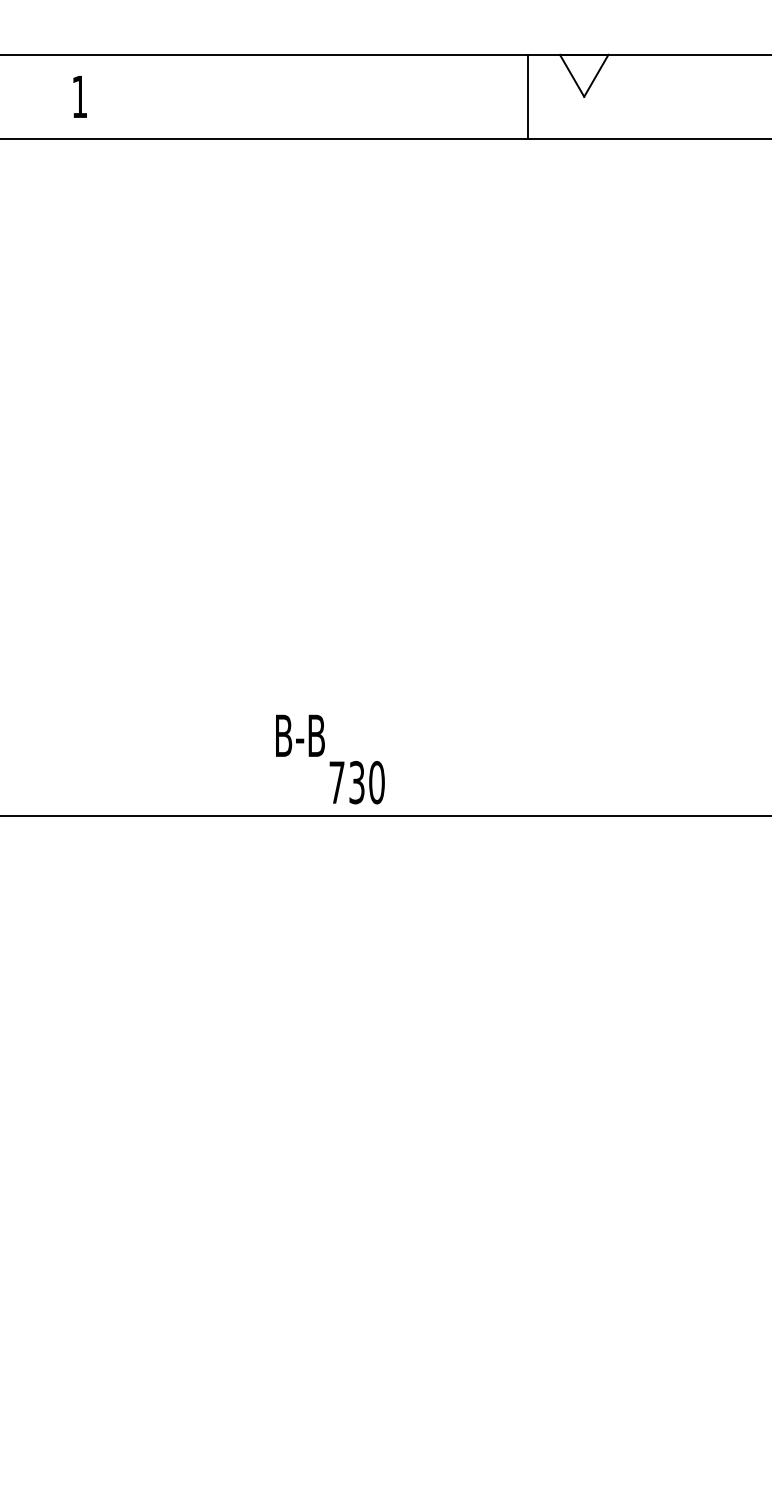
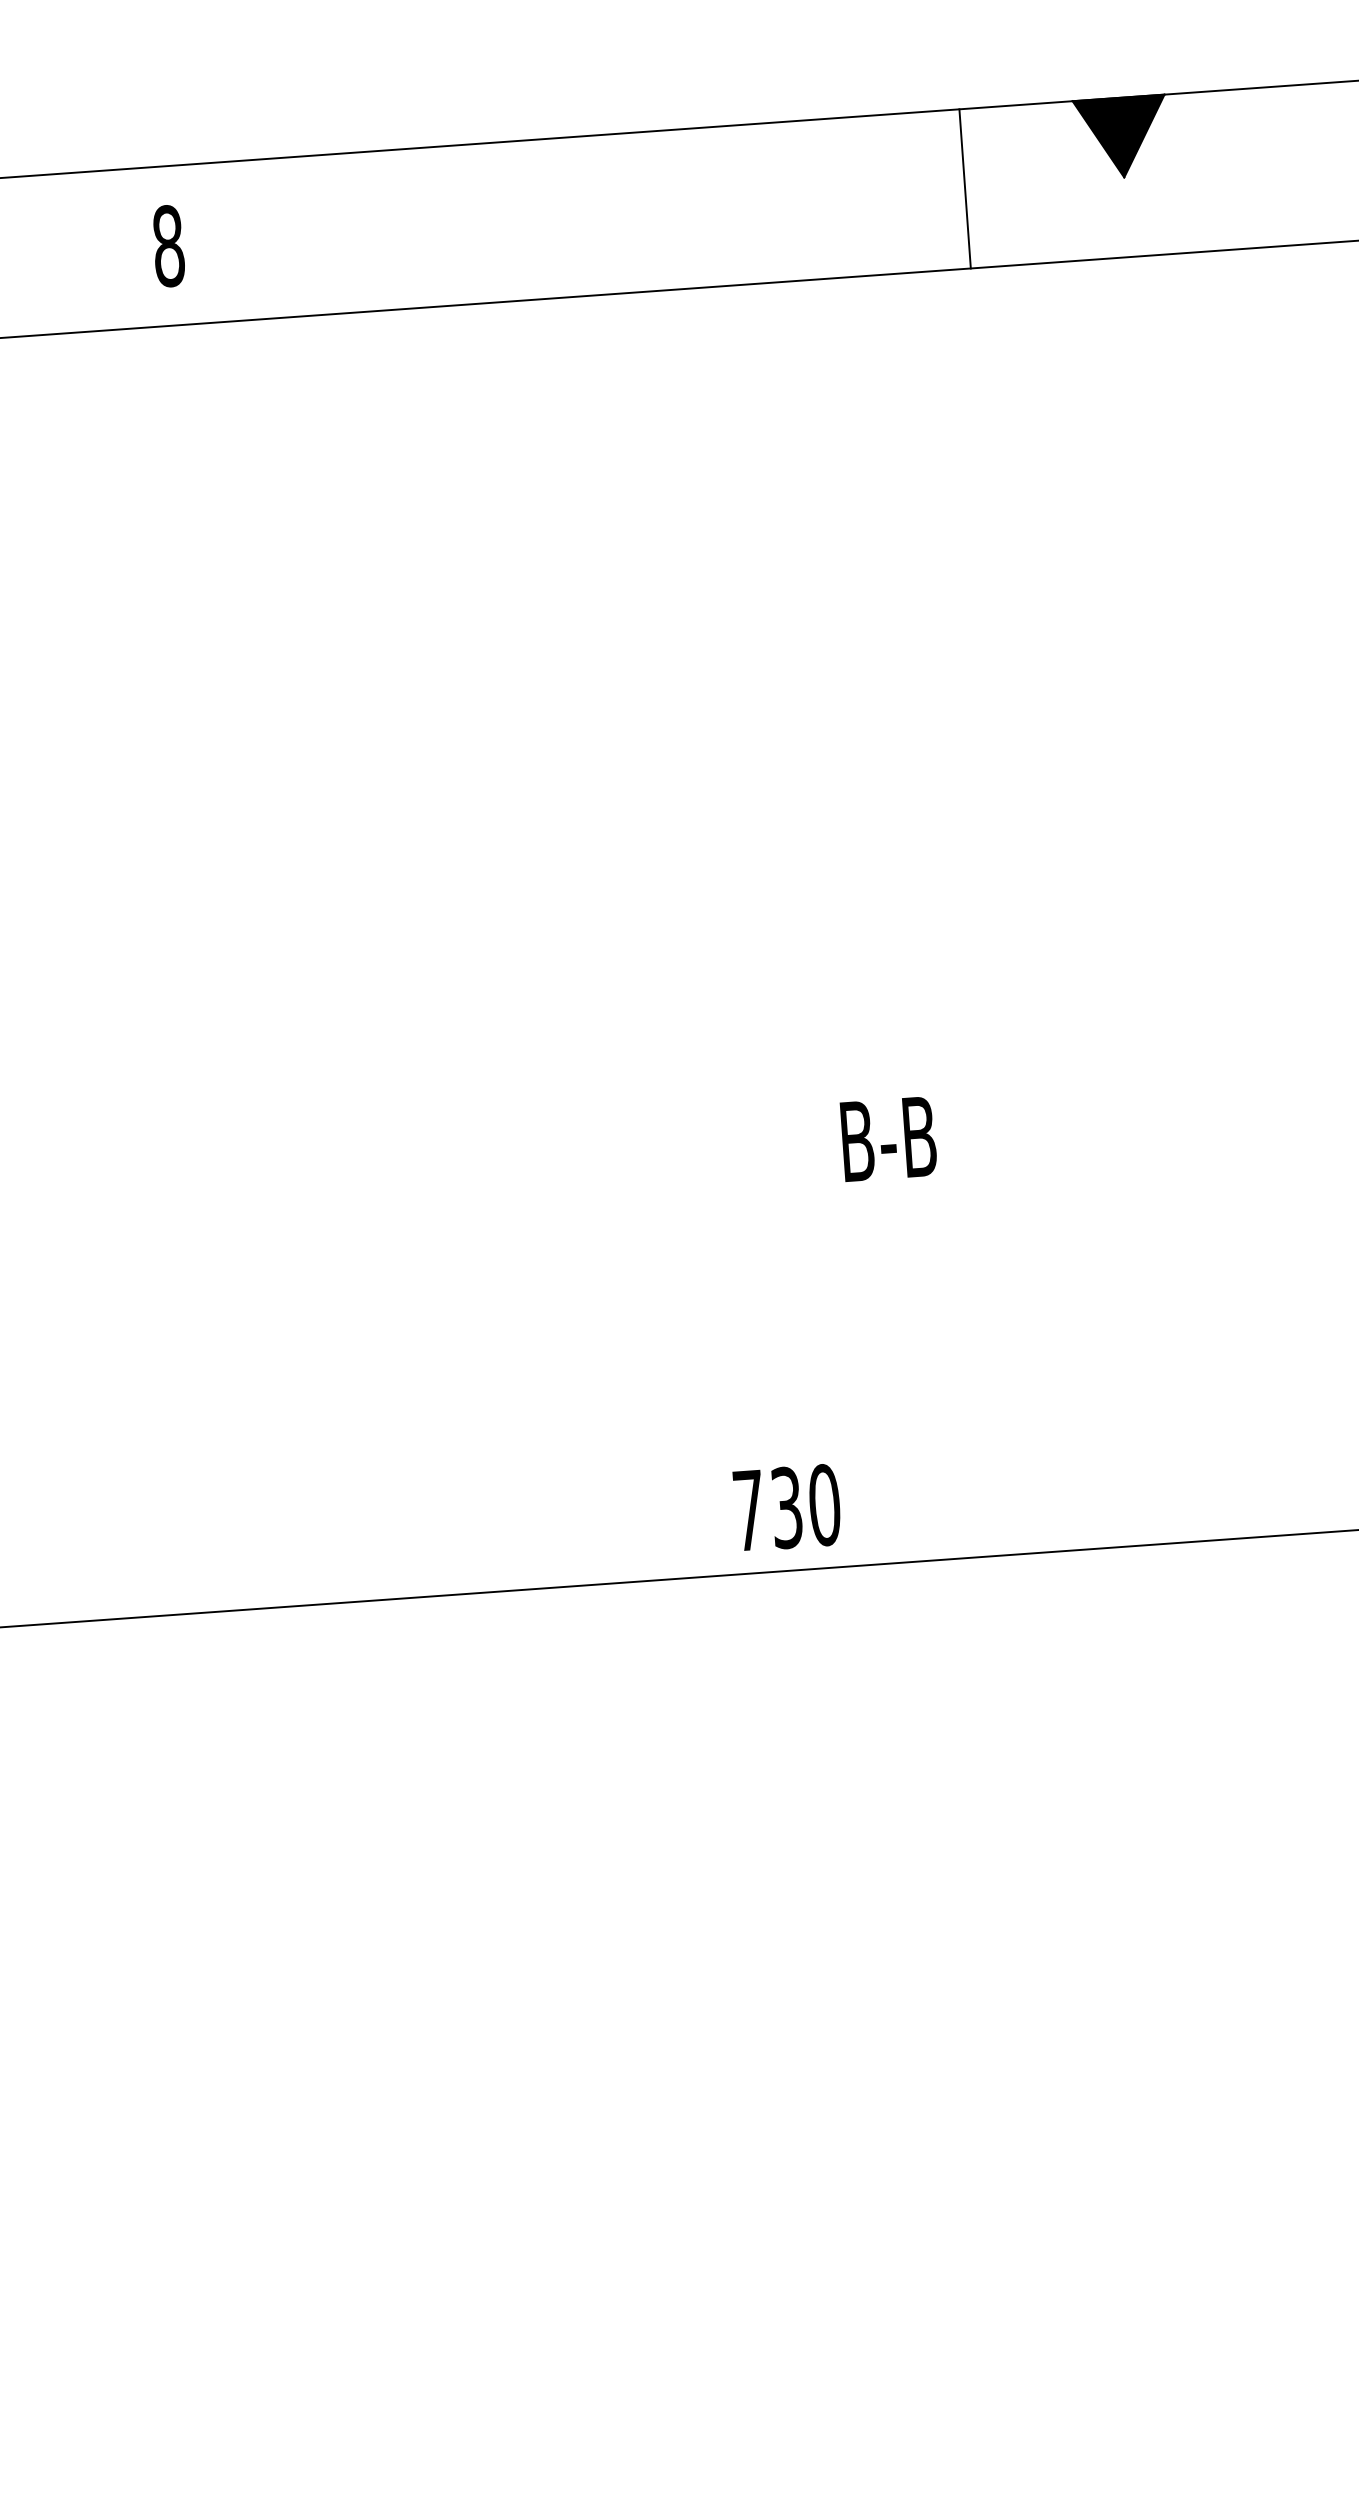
fill: (583, 75) -> (1120, 137), added
text: (79, 96) -> (167, 245), 1 -> 8
line: (528, 96) -> (965, 188), moved
text: (300, 735) -> (888, 1138), moved

